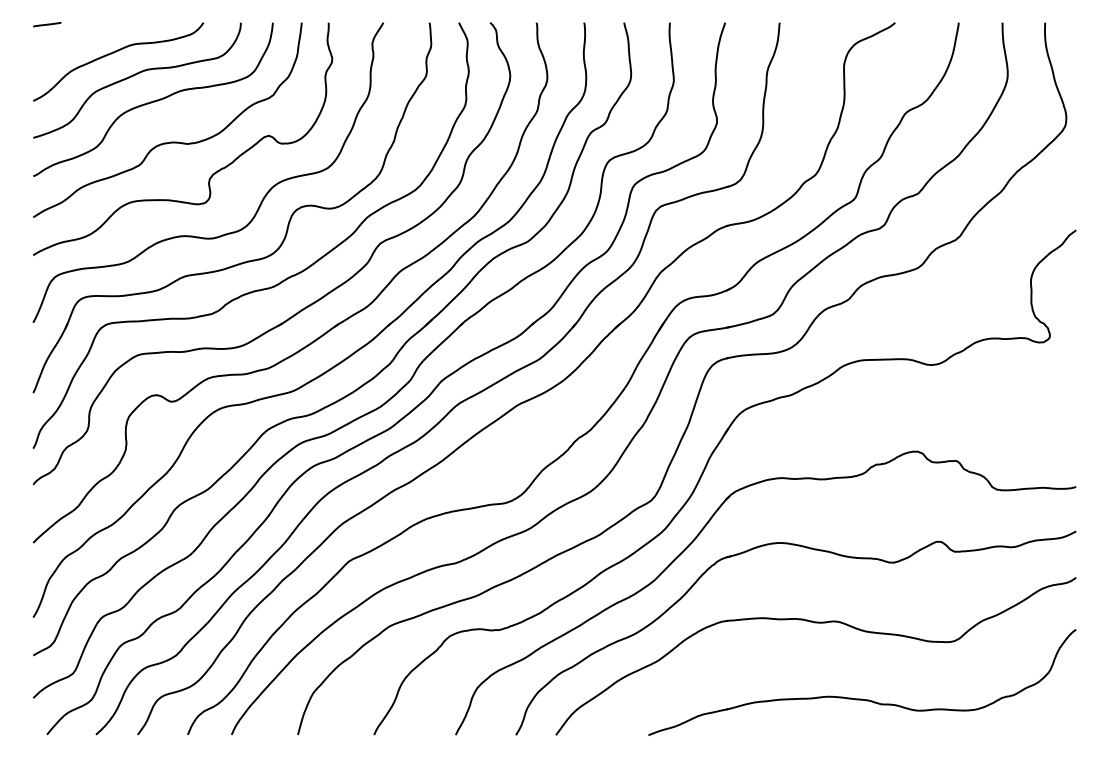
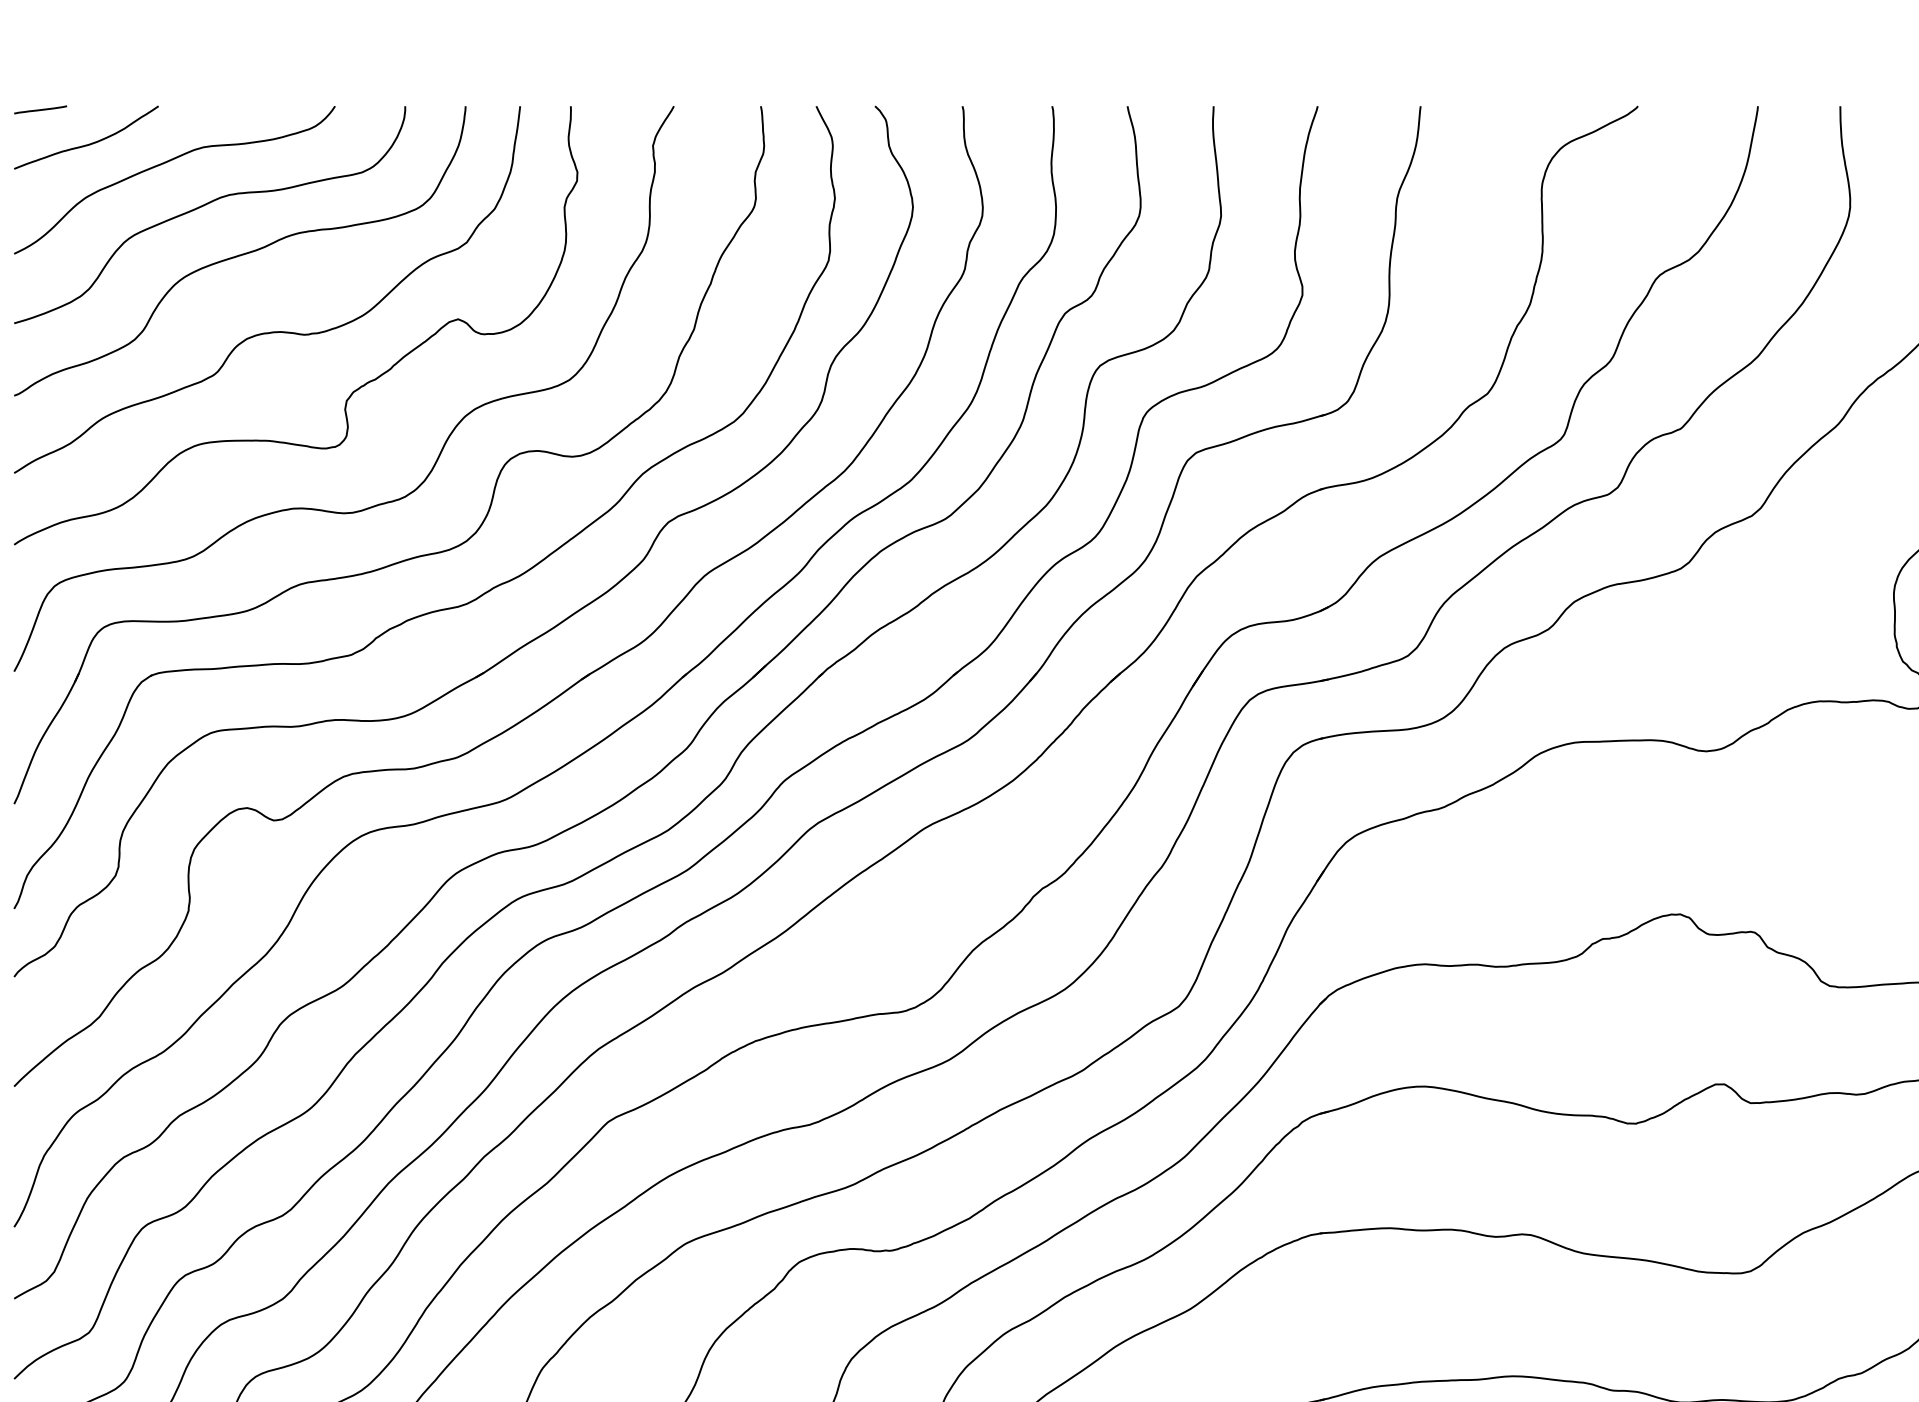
curve: (71, 42) -> (86, 143), added

